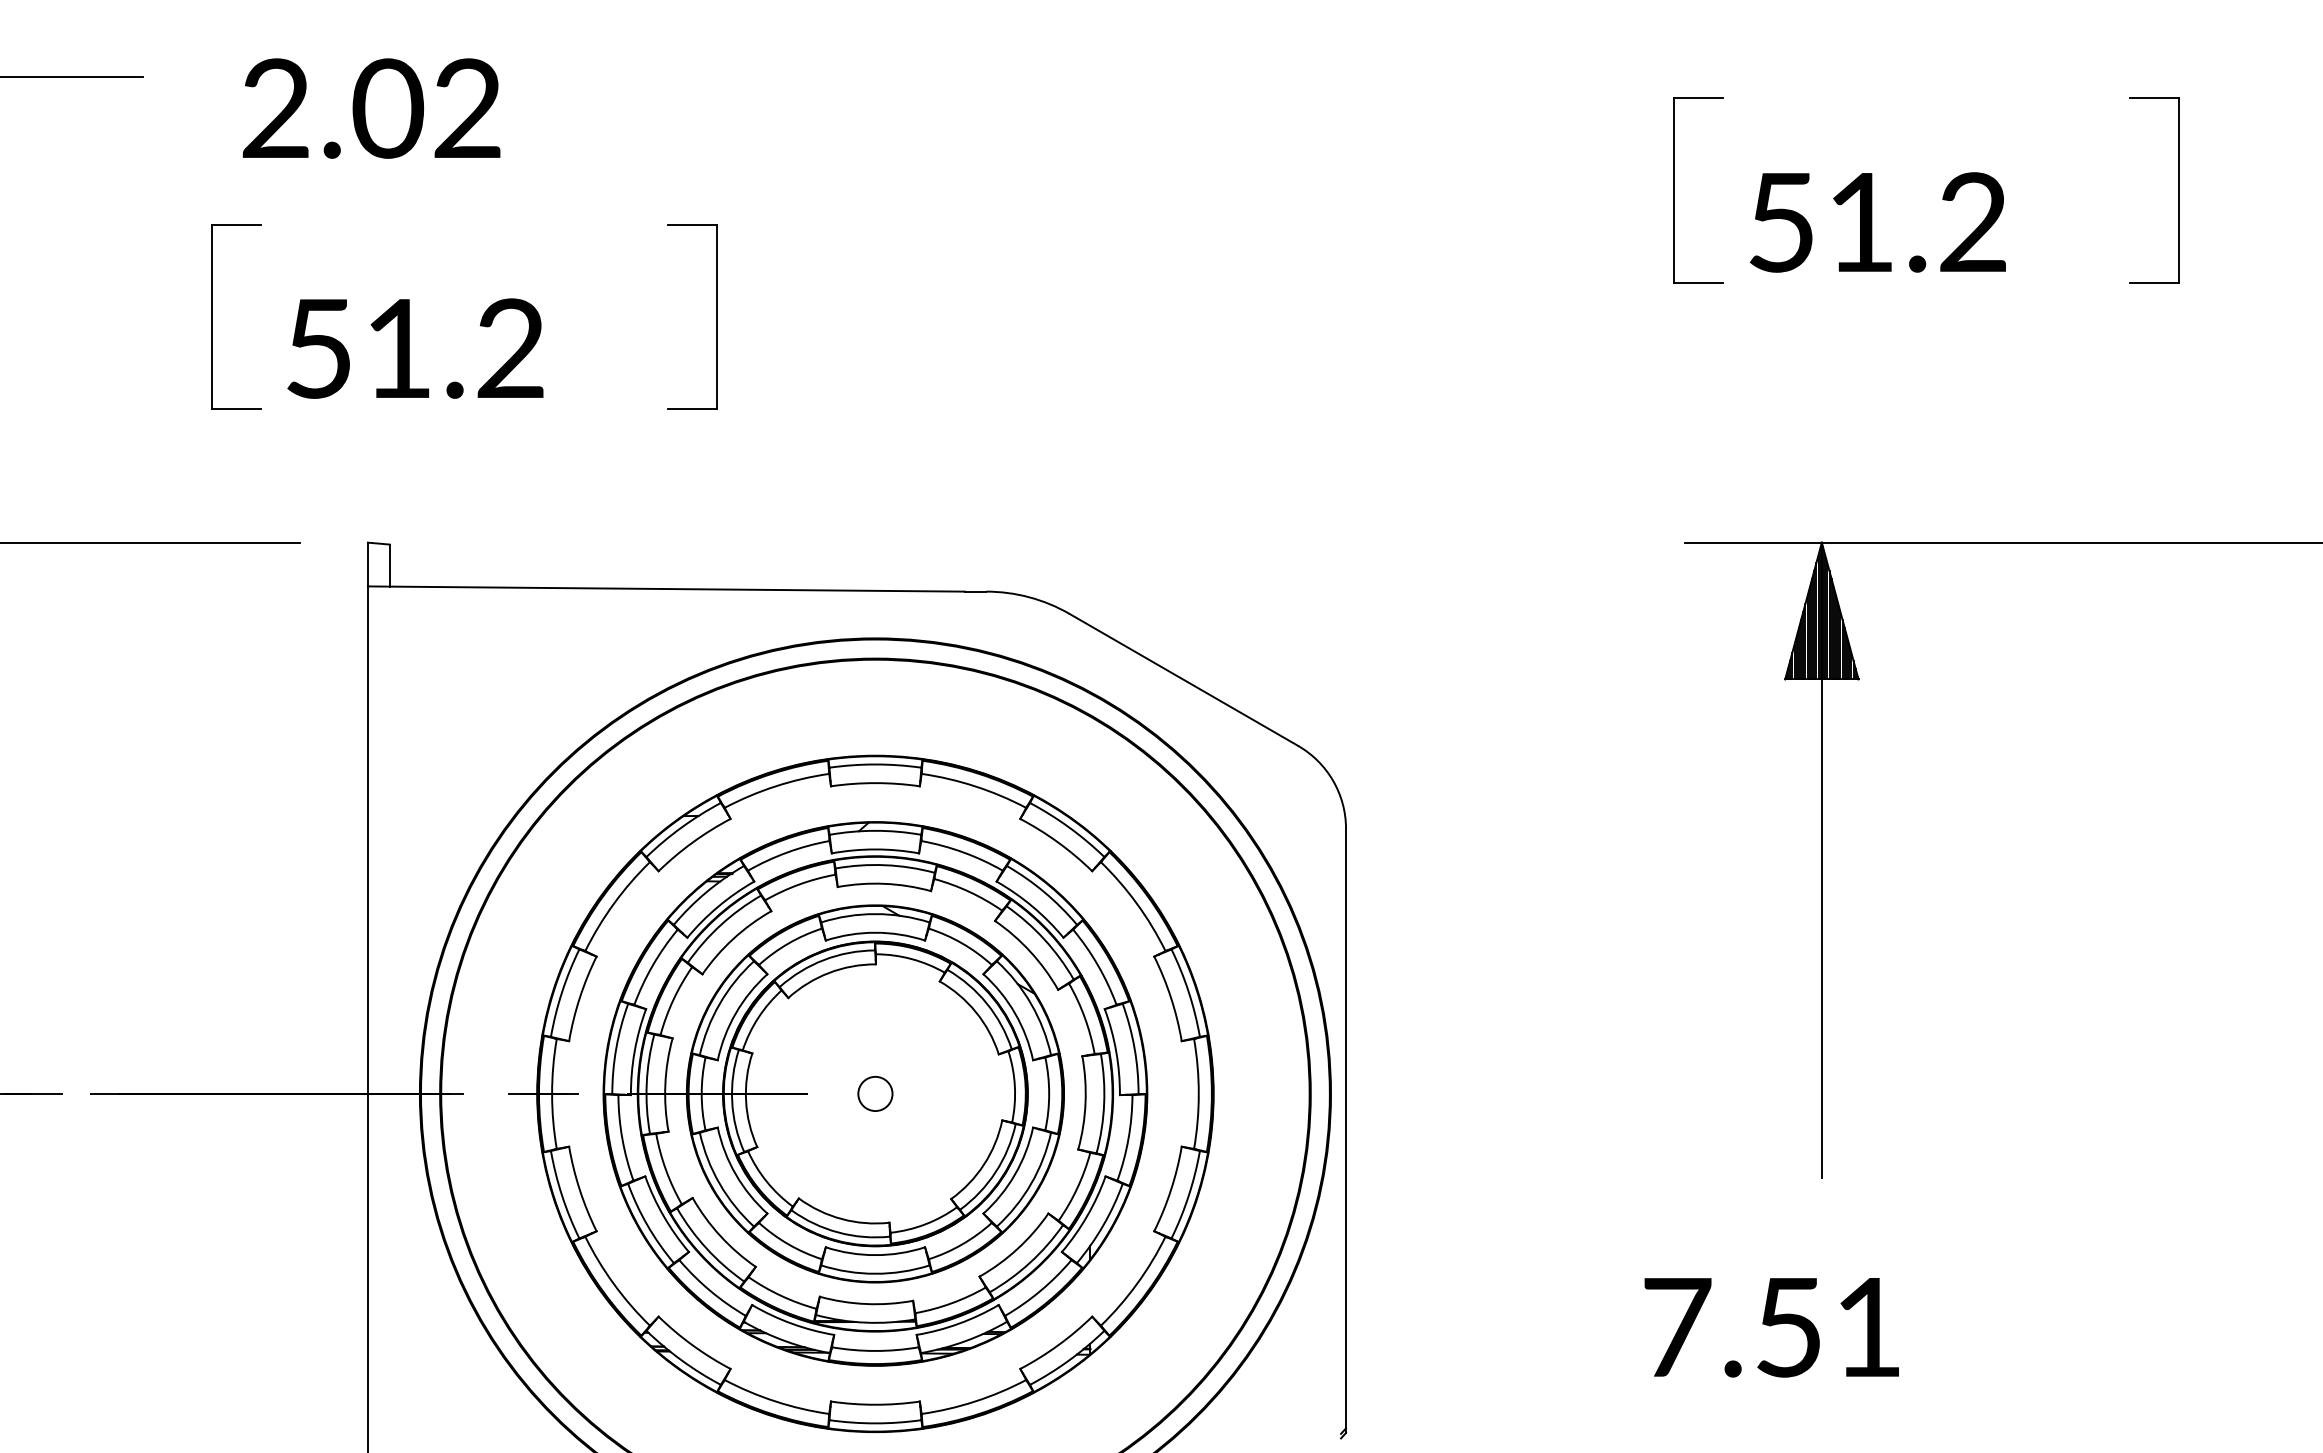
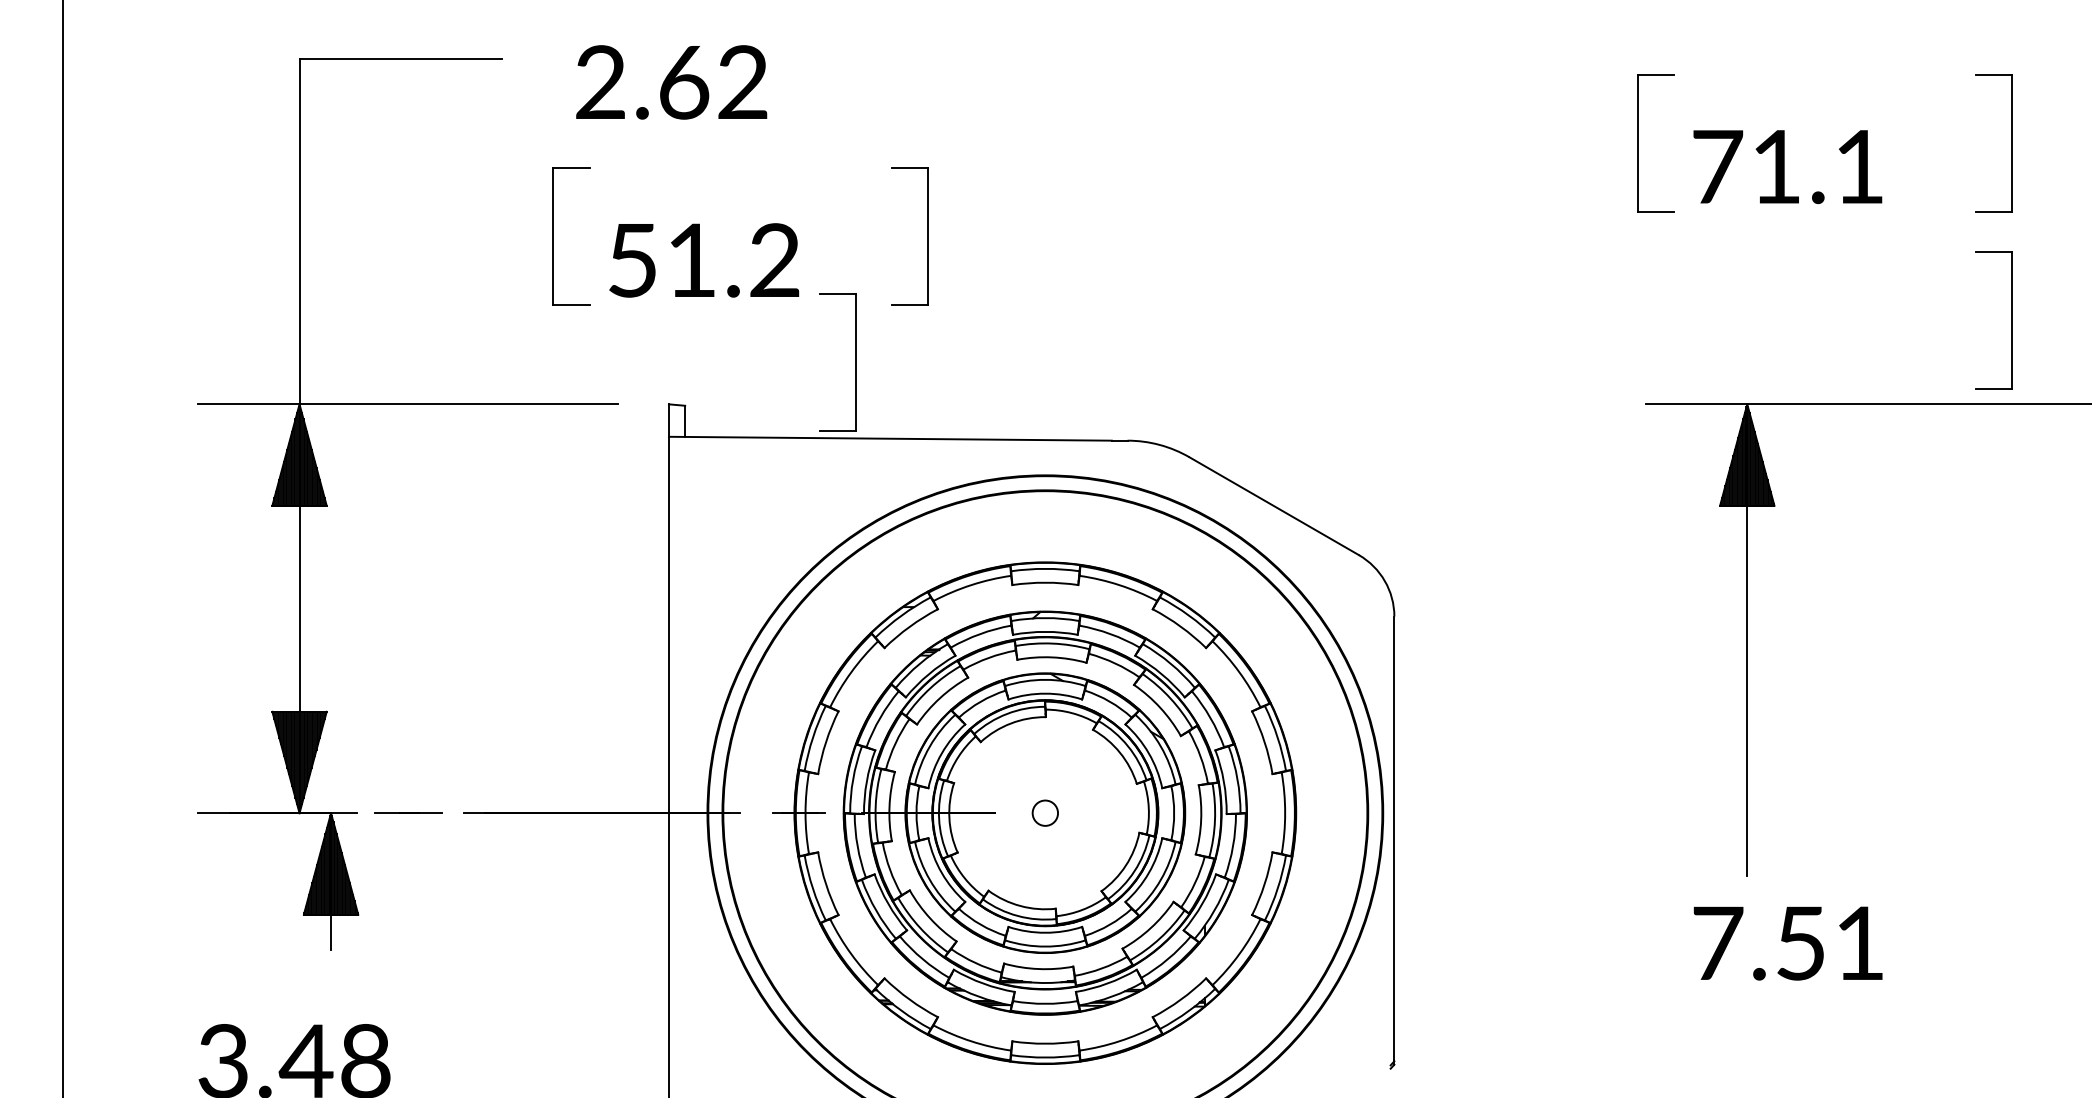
text: (387, 108) -> (683, 82), 2.02 -> 2.62
text: (1877, 221) -> (1788, 166), 51.2 -> 71.1
part: (2178, 429) -> (2011, 320), added
part: (619, 486) -> (855, 362), added
text: (1770, 1327) -> (1787, 943), moved

